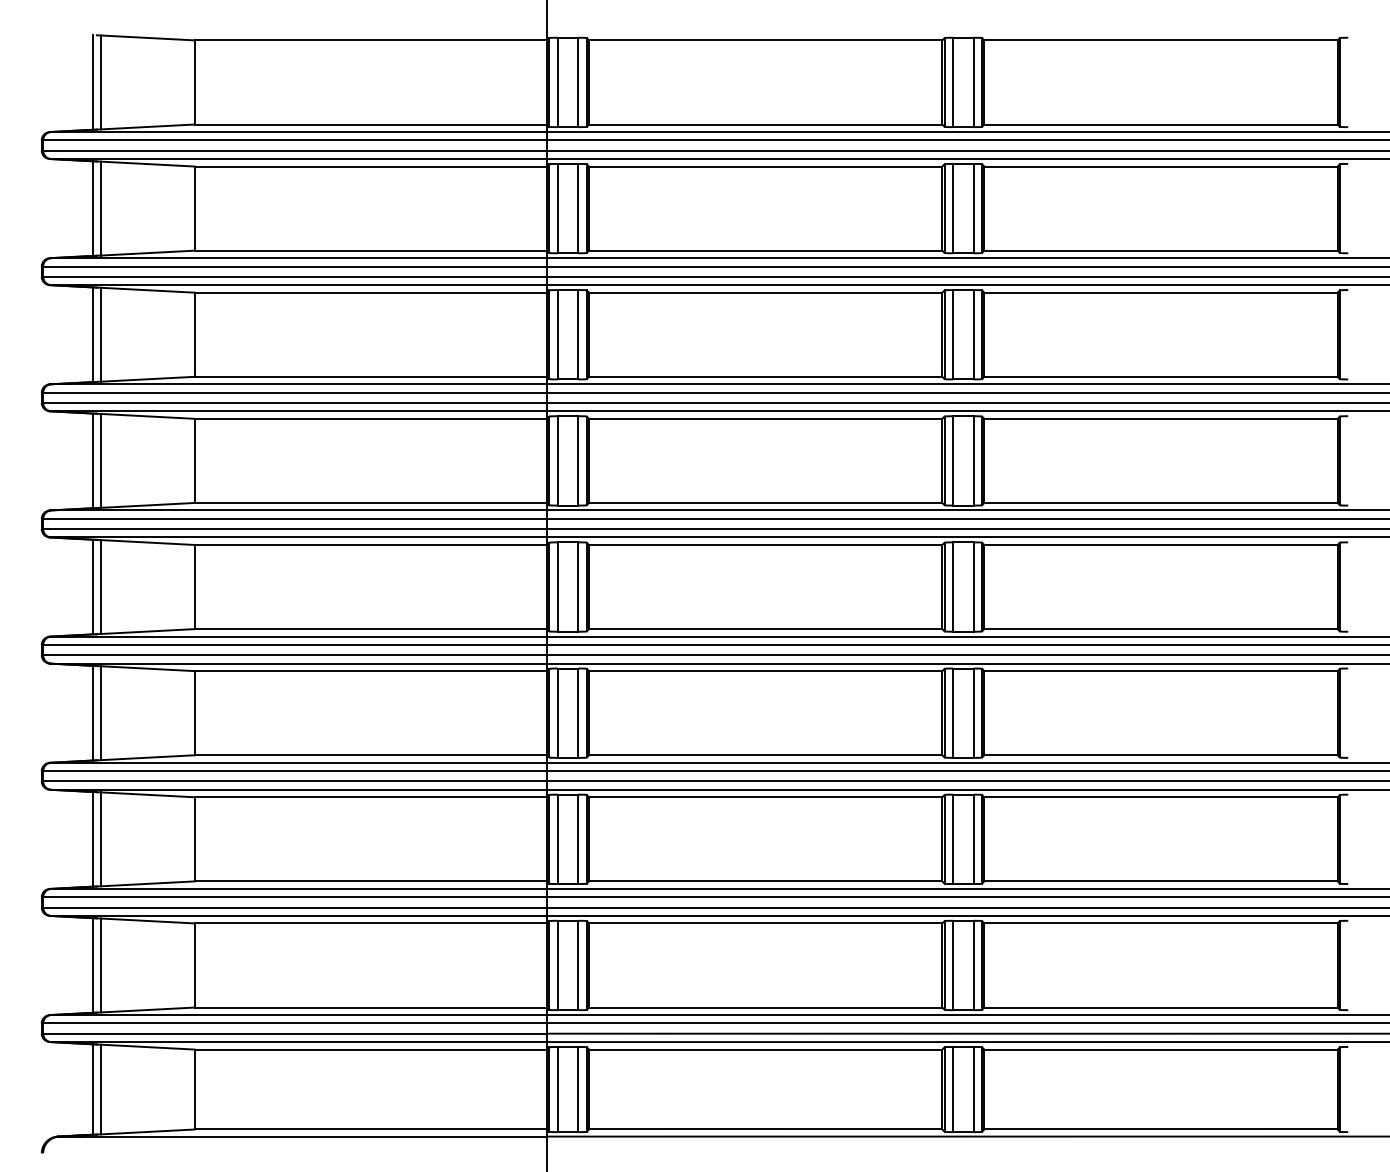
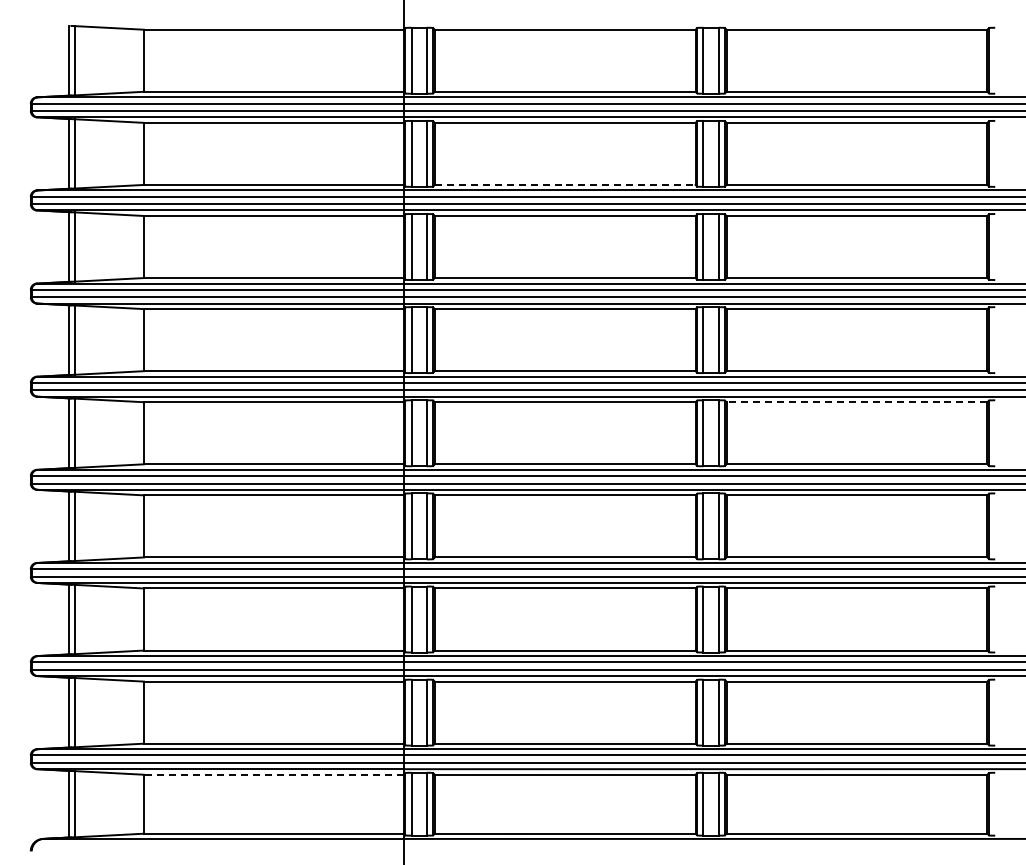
line: (766, 250) -> (565, 184), solid -> dashed
line: (1160, 545) -> (856, 402), solid -> dashed
line: (370, 1049) -> (273, 774), solid -> dashed

